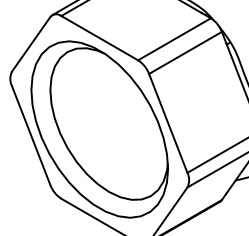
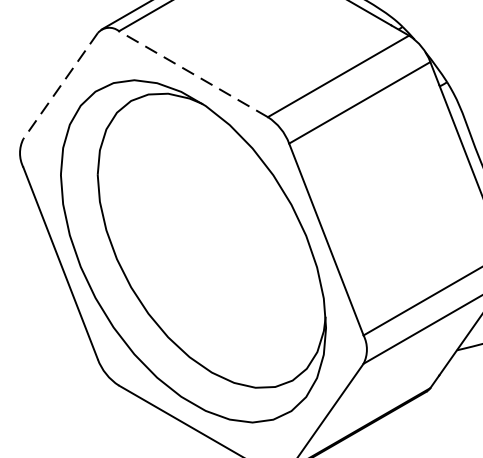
line: (99, 37) -> (193, 72), solid -> dashed
line: (30, 44) -> (59, 86), solid -> dashed

